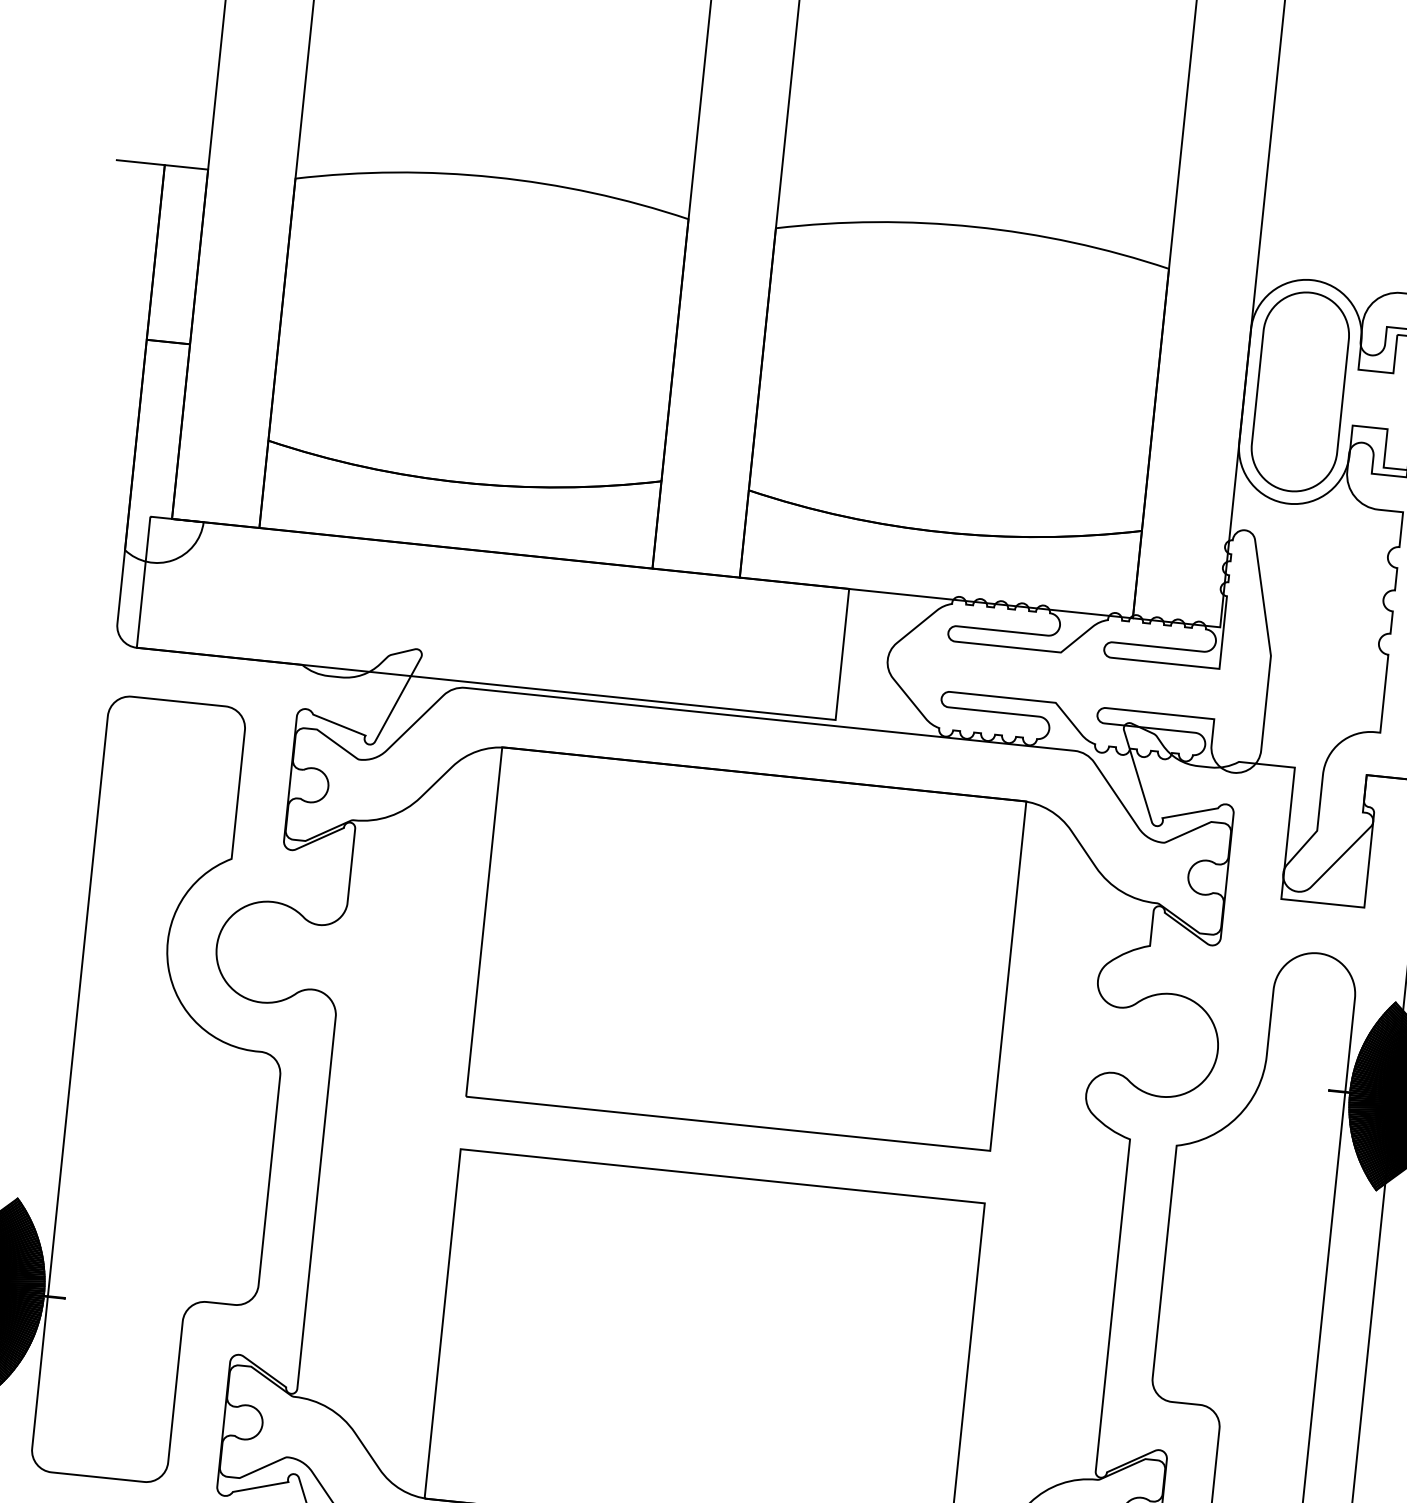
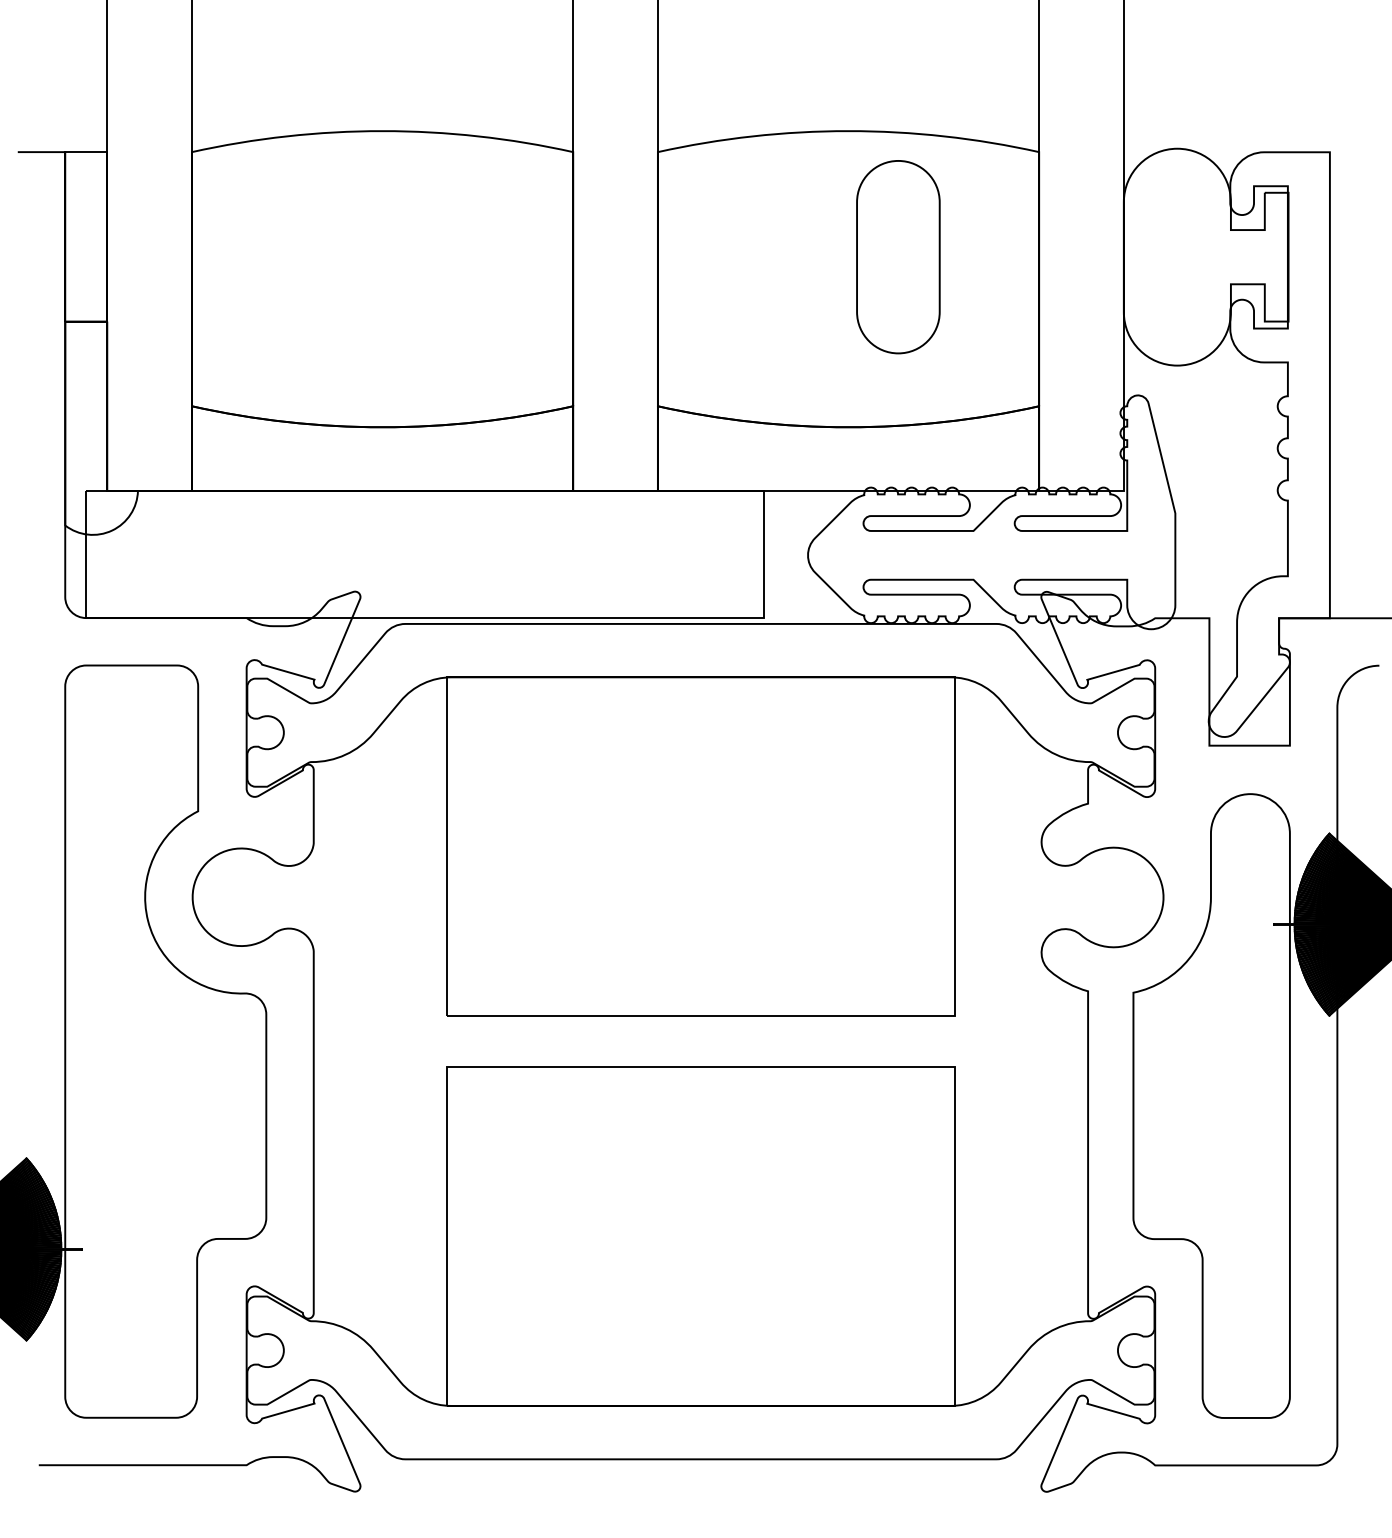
part: (1300, 392) -> (898, 257), moved

